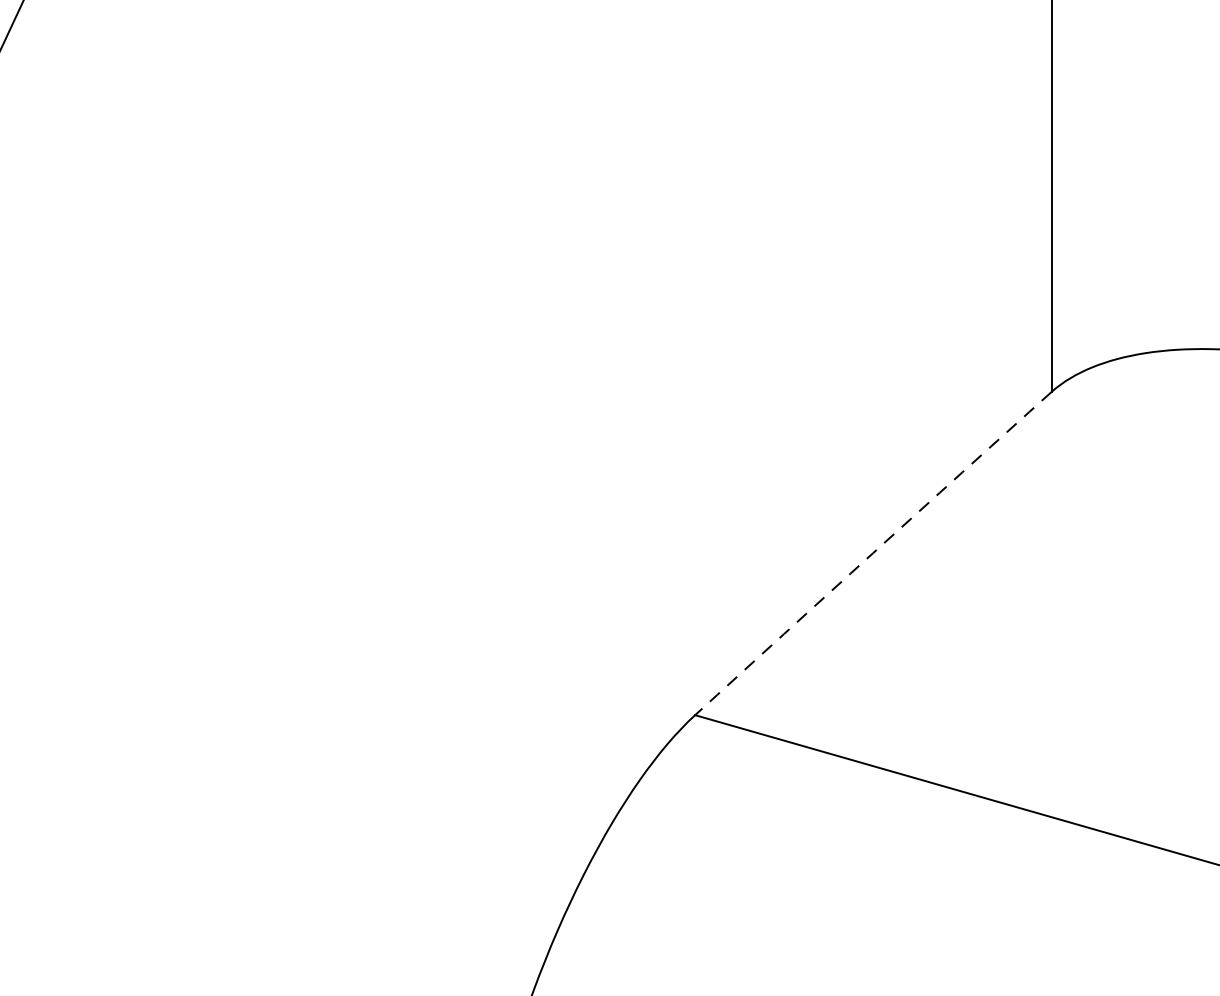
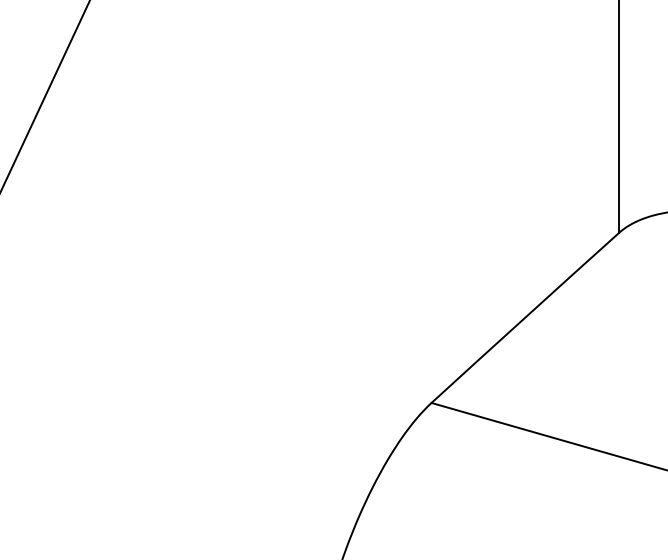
arc: (873, 552) -> (525, 317), dashed -> solid

